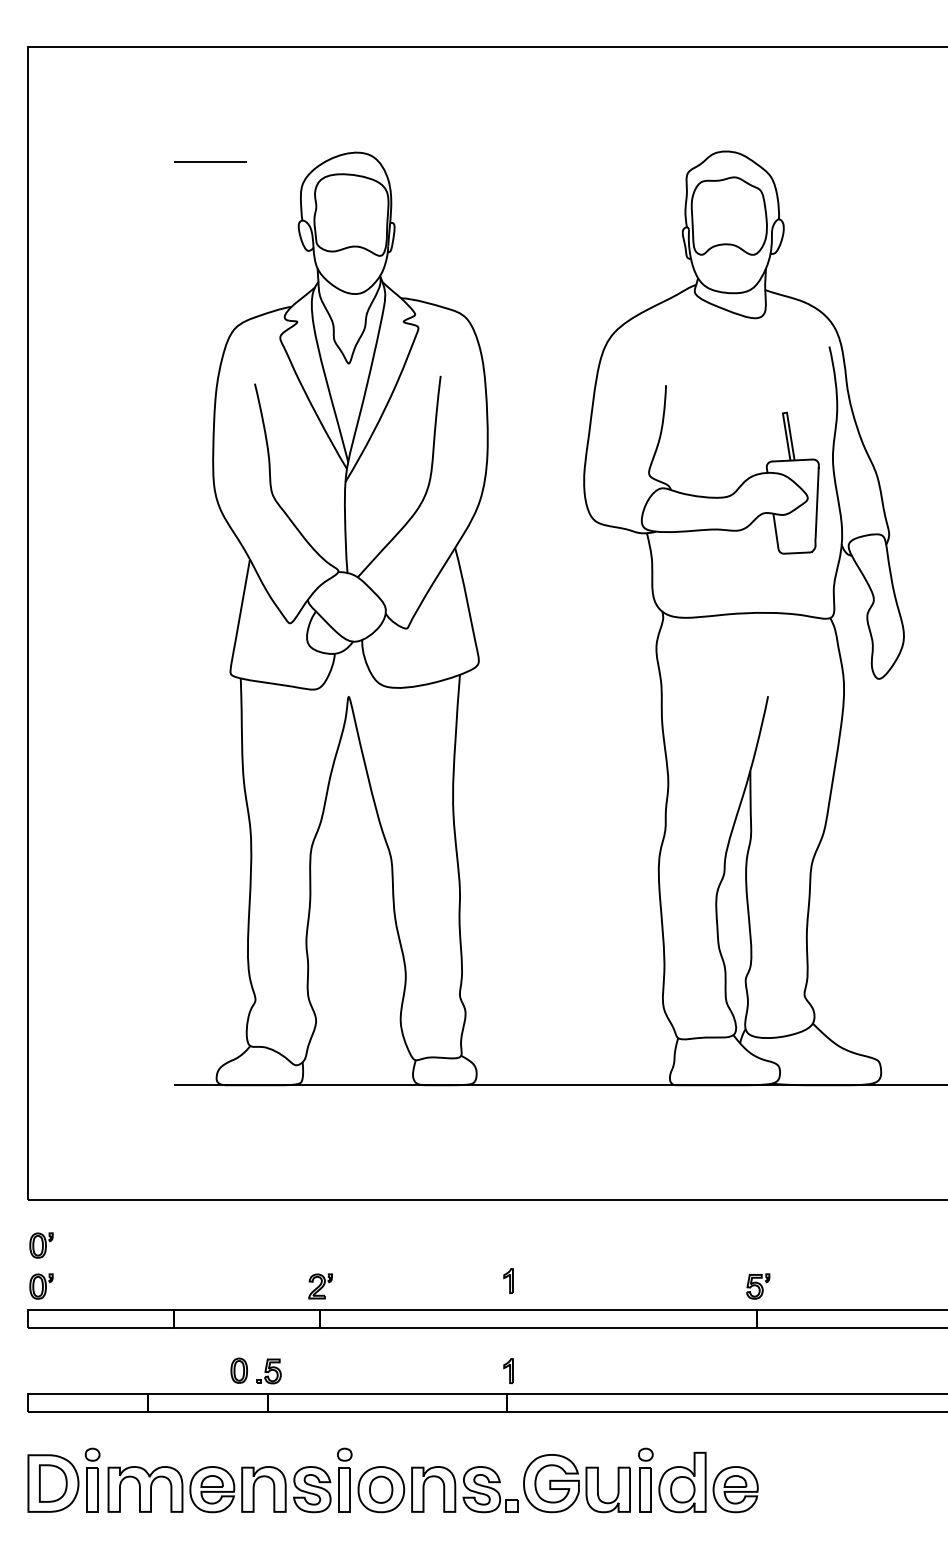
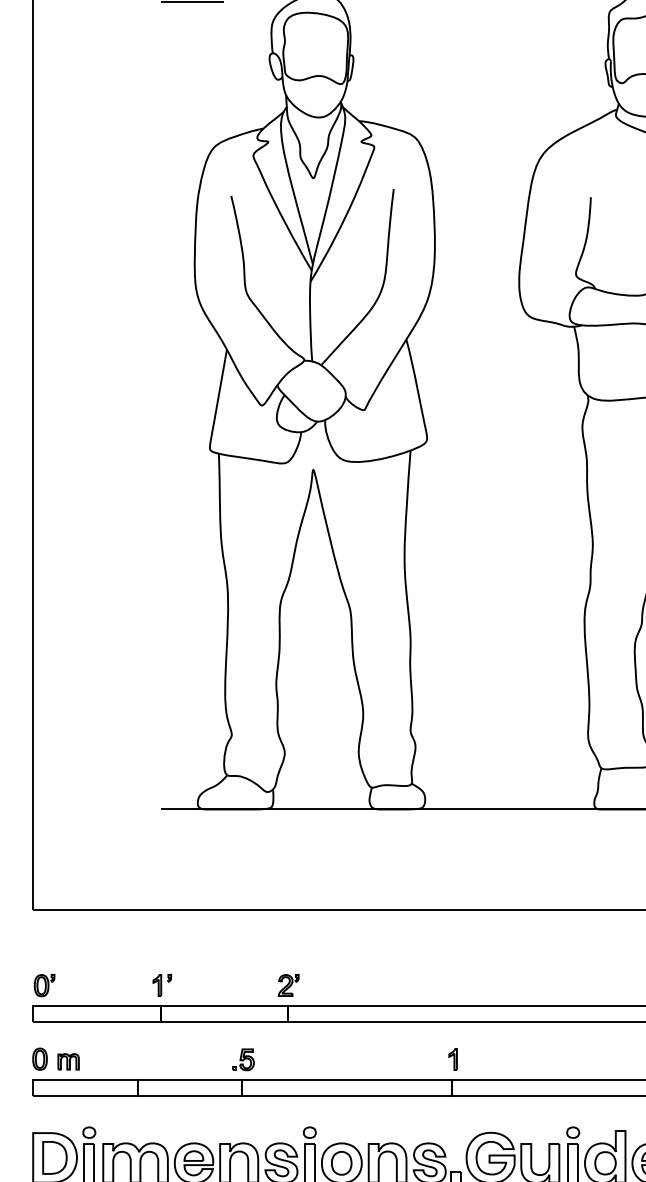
part: (41, 1245) -> (44, 949), removed
part: (508, 1280) -> (453, 980), removed
part: (176, 1286) -> (162, 985), added
part: (238, 1370) -> (39, 1058), moved
part: (68, 1373) -> (68, 1061), added

